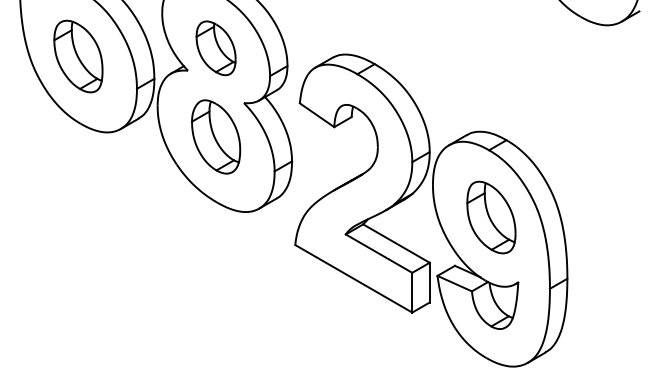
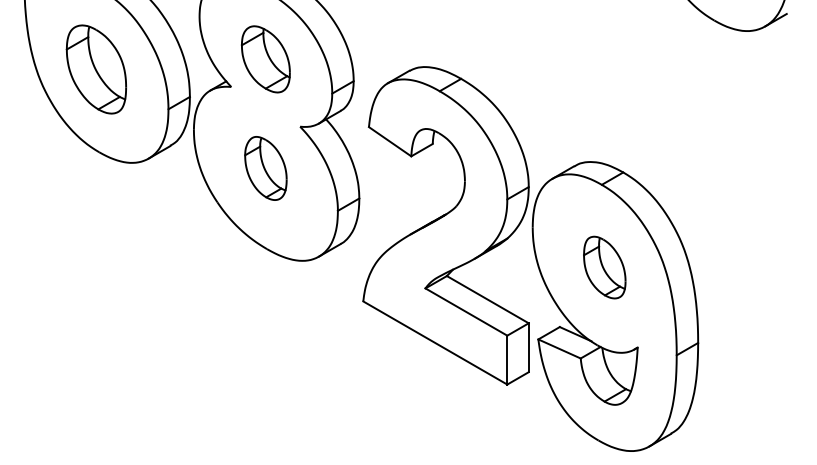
part: (215, 136) -> (265, 168), size x0.7
part: (491, 217) -> (604, 267), size x0.7

